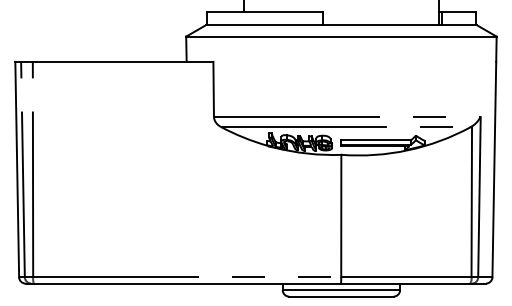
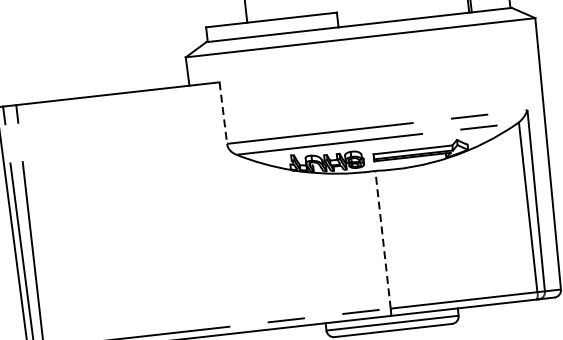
line: (213, 89) -> (223, 113), solid -> dashed
line: (341, 215) -> (383, 239), solid -> dashed

